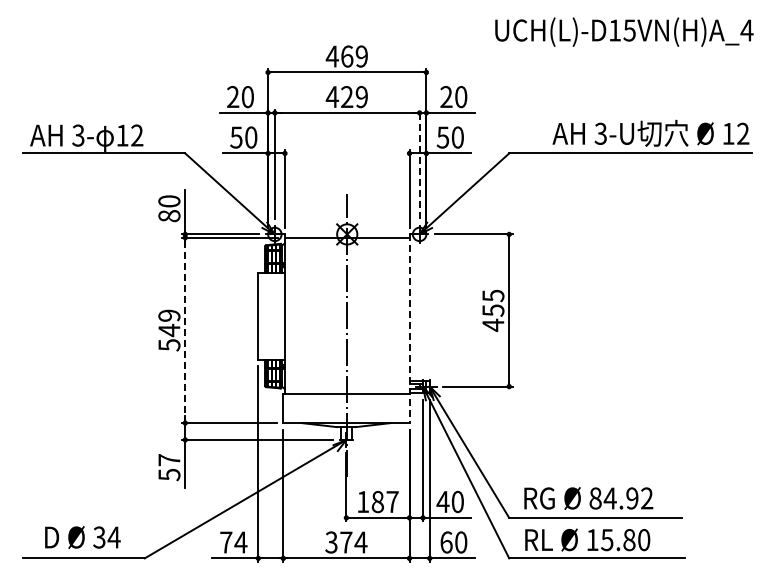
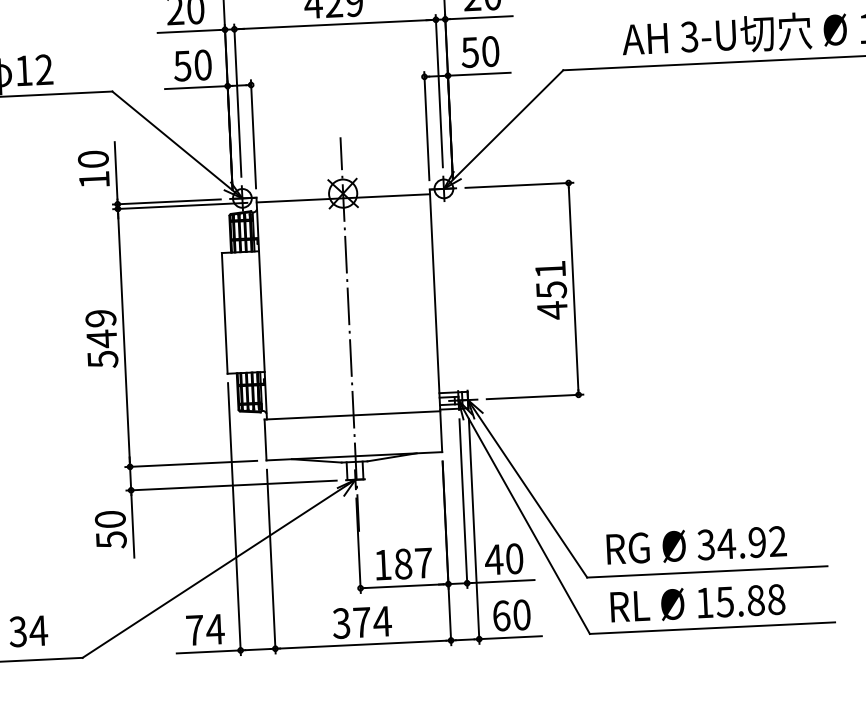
line: (419, 164) -> (439, 91), dashed -> solid
text: (169, 216) -> (94, 180), 80 -> 10
text: (493, 295) -> (550, 269), 455 -> 451
line: (409, 329) -> (436, 321), dashed -> solid
line: (185, 330) -> (124, 337), dashed -> solid
text: (169, 460) -> (110, 519), 57 -> 50
text: (595, 498) -> (706, 544), 84.92 -> 34.92
text: (644, 539) -> (776, 598), 15.80 -> 15.88

